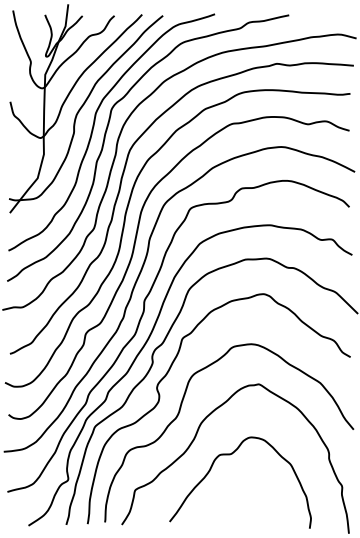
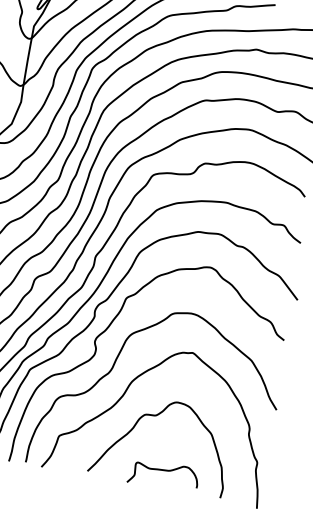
curve: (248, 509) -> (164, 470), added

